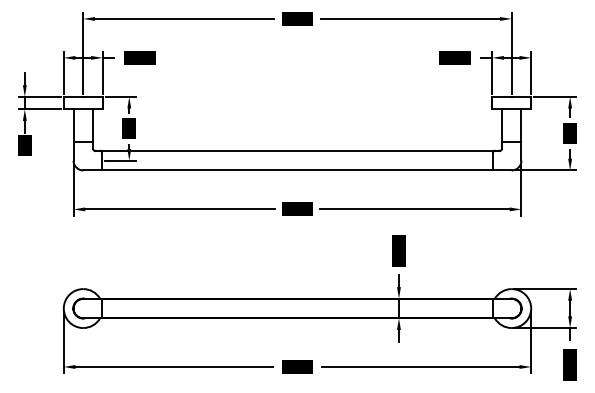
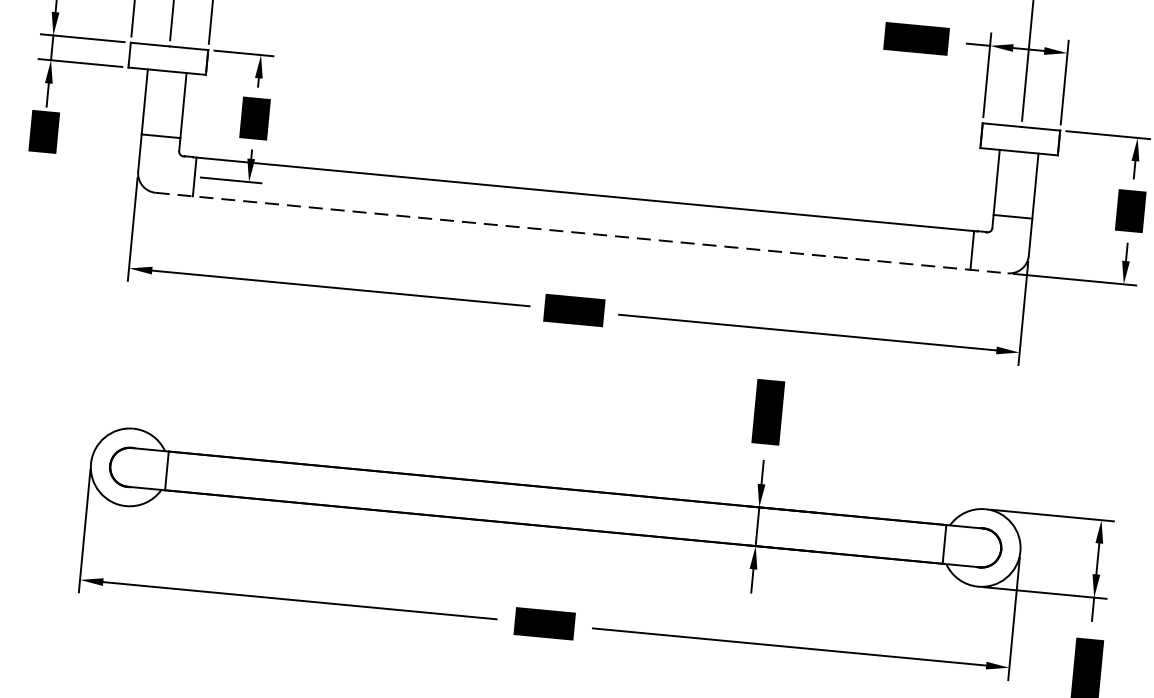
line: (297, 170) -> (581, 233), solid -> dashed

